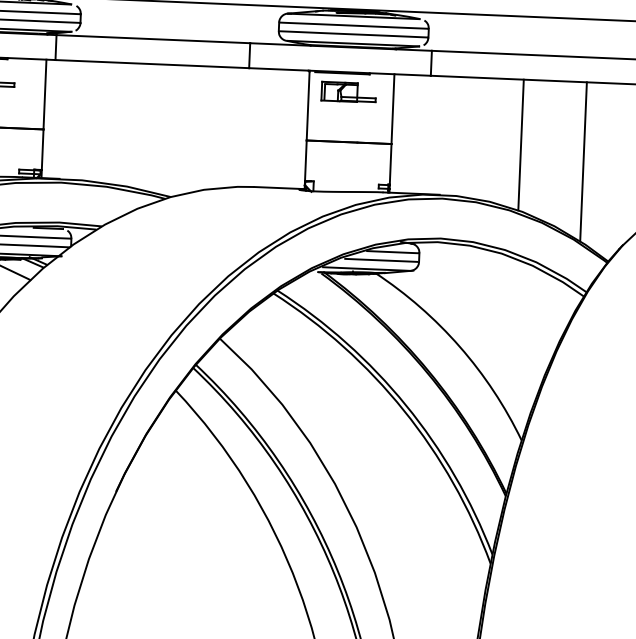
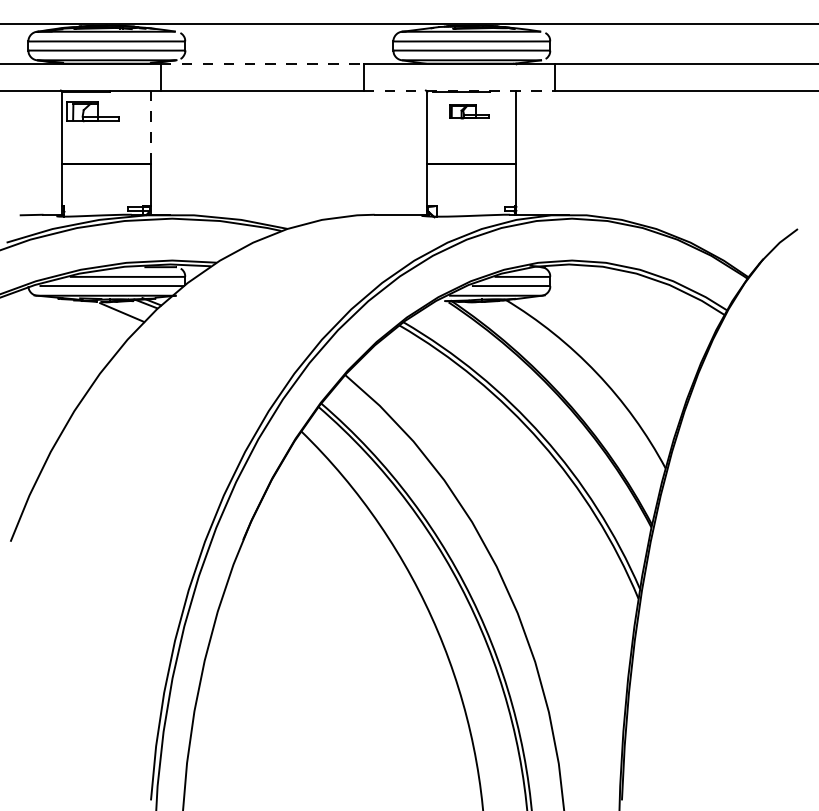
line: (153, 39) -> (262, 64), solid -> dashed
line: (340, 71) -> (459, 90), solid -> dashed
part: (348, 92) -> (469, 111), size x0.7
line: (45, 94) -> (151, 127), solid -> dashed
line: (521, 144) -> (652, 158), removed
line: (583, 161) -> (718, 173), removed

